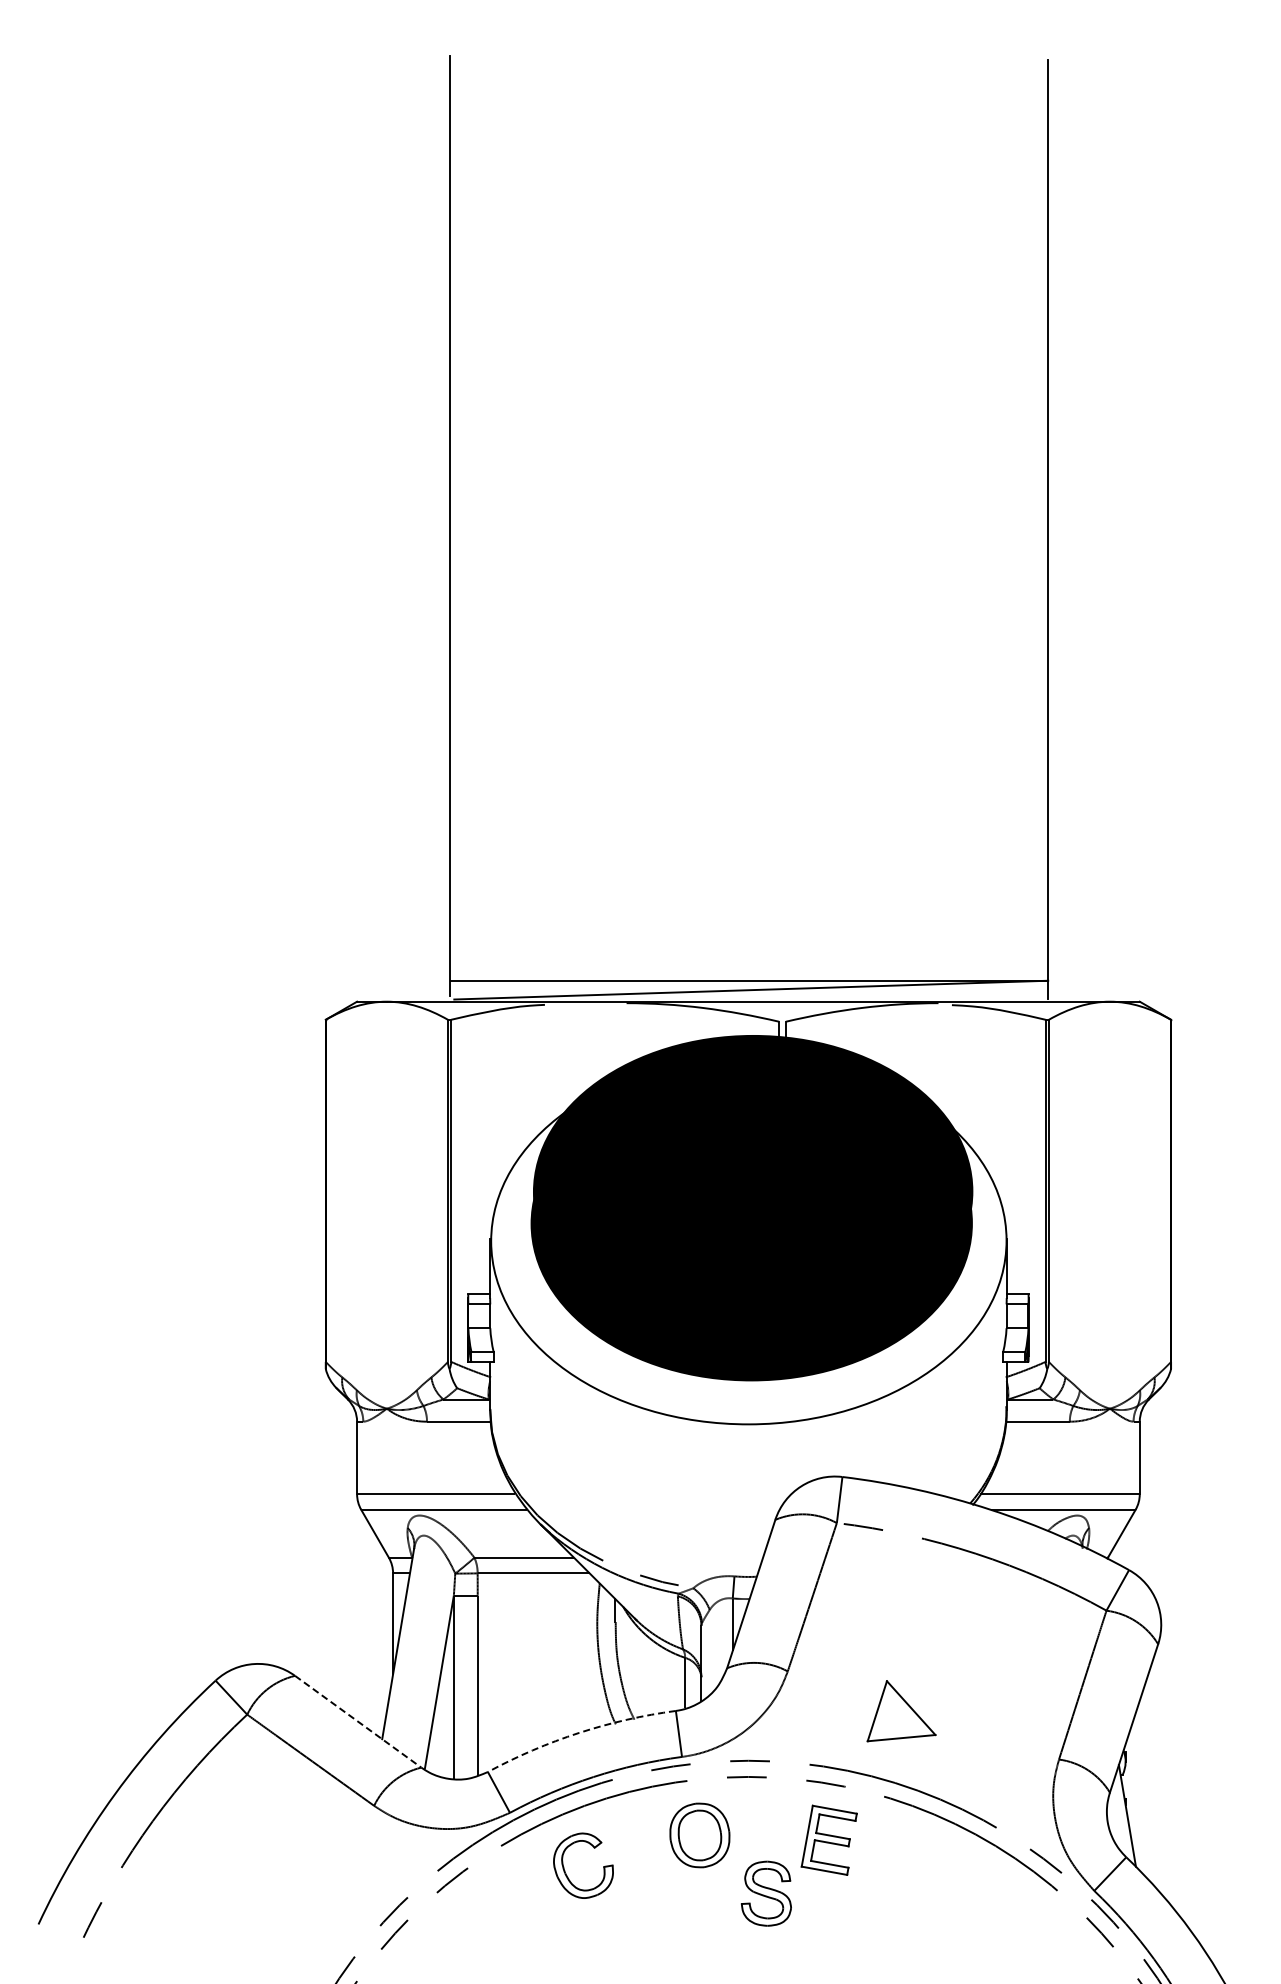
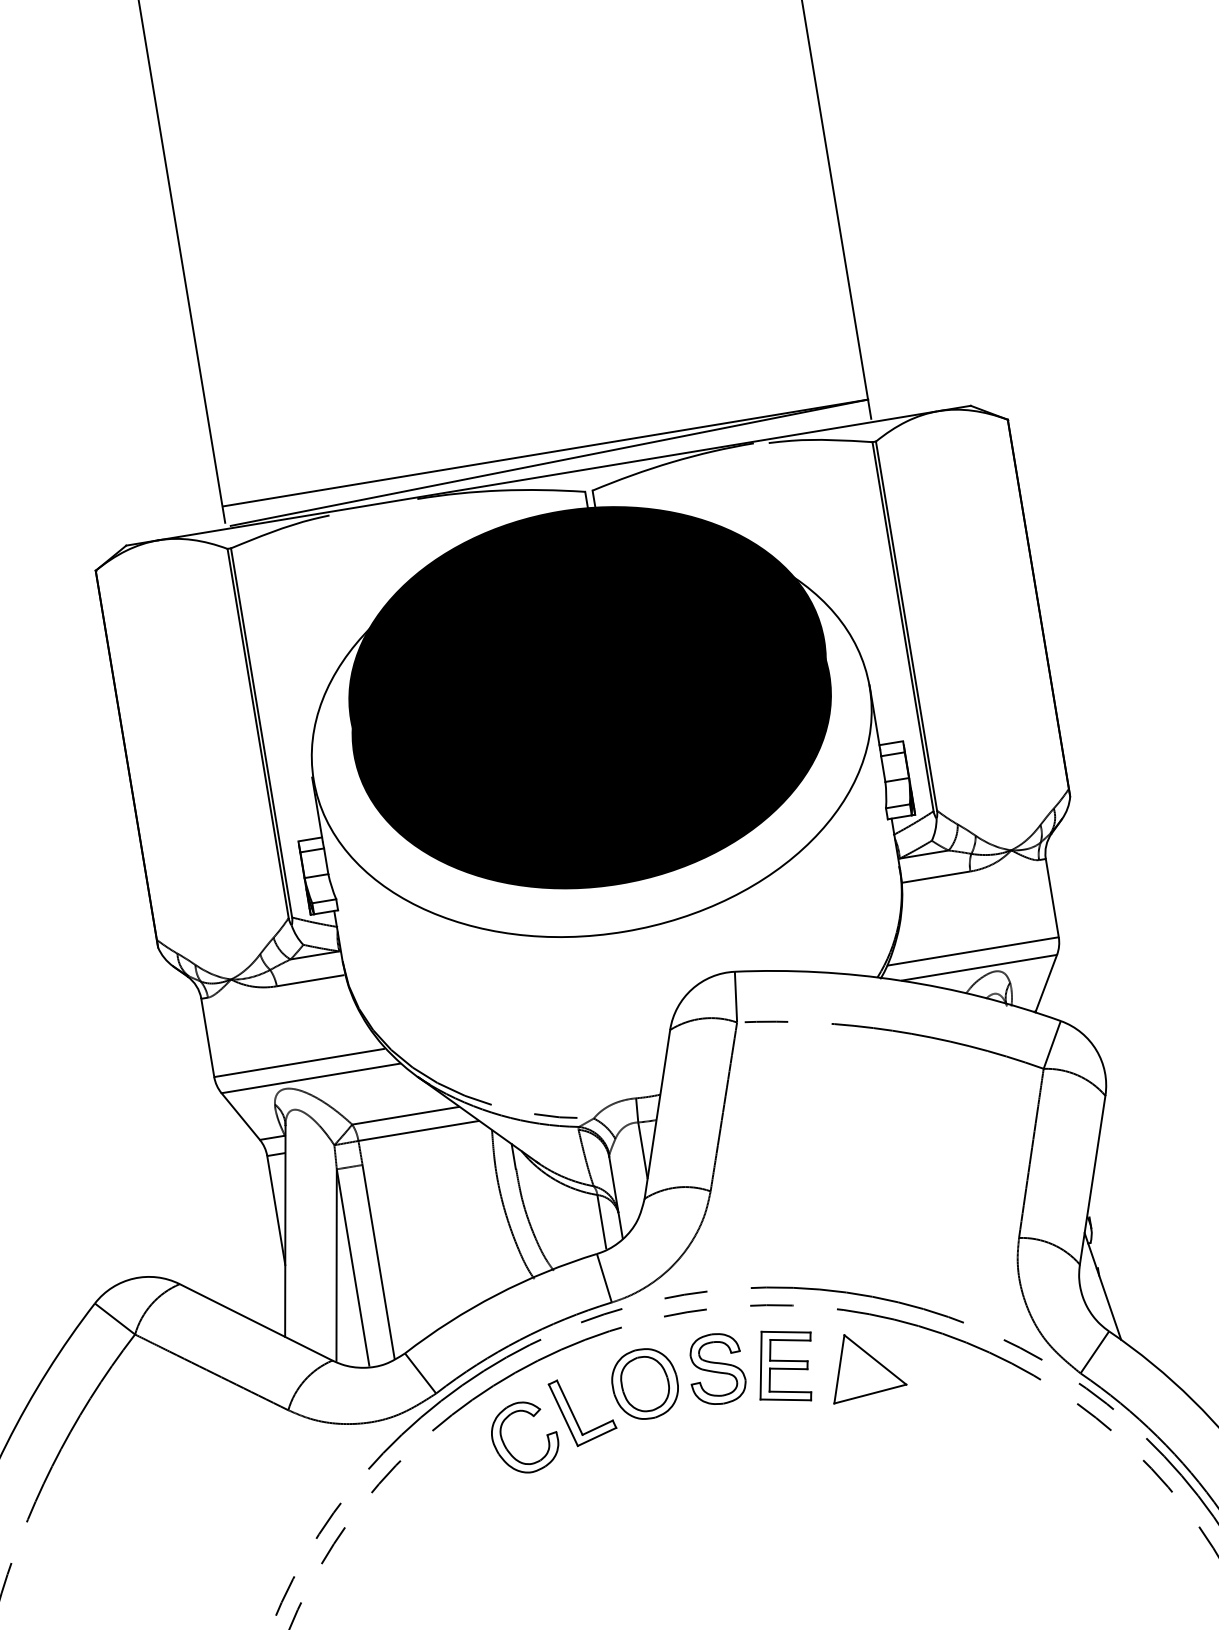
part: (901, 1711) -> (865, 1365), moved
line: (358, 1722) -> (256, 1323), dashed -> solid
arc: (579, 1732) -> (496, 1294), dashed -> solid
part: (631, 1852) -> (574, 1414), added
part: (766, 1893) -> (716, 1368), moved

